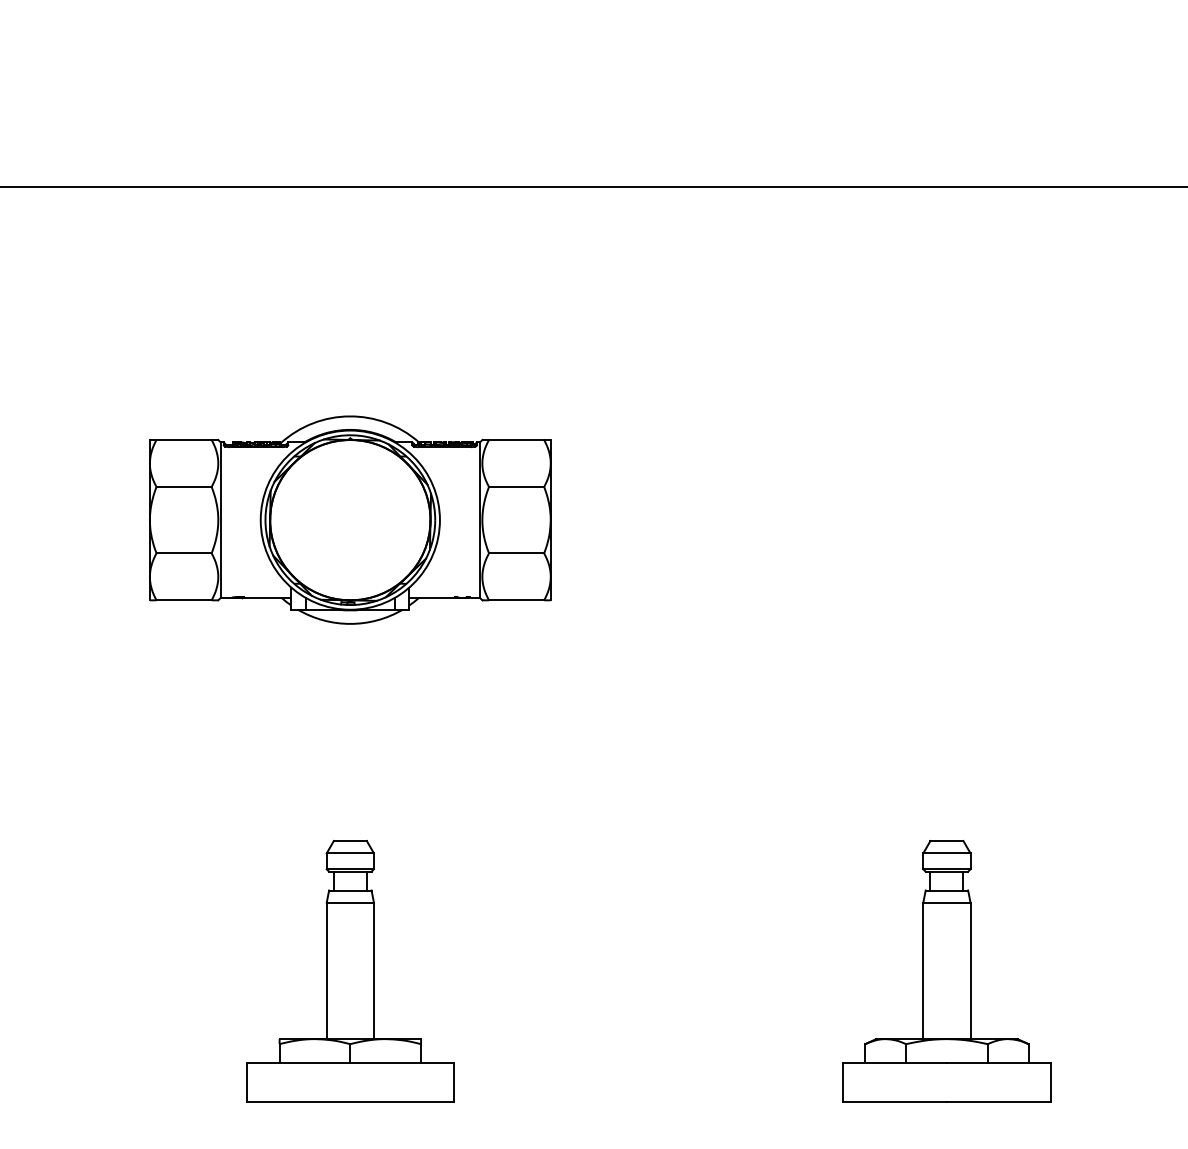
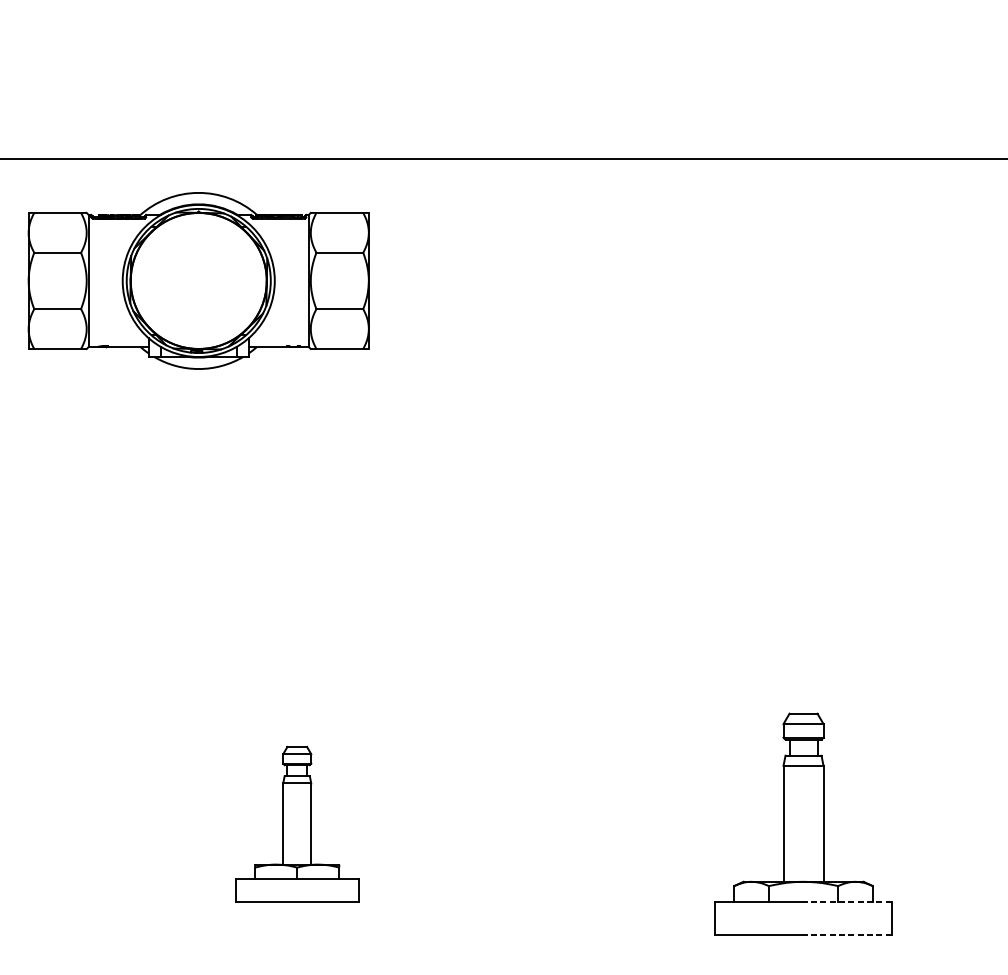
part: (350, 519) -> (198, 280), moved
part: (350, 971) -> (297, 824), size x0.7
line: (998, 1062) -> (847, 901), solid -> dashed
line: (998, 1101) -> (847, 934), solid -> dashed

